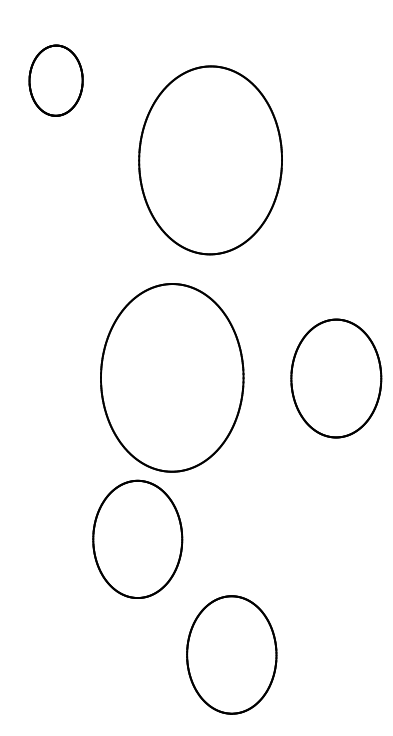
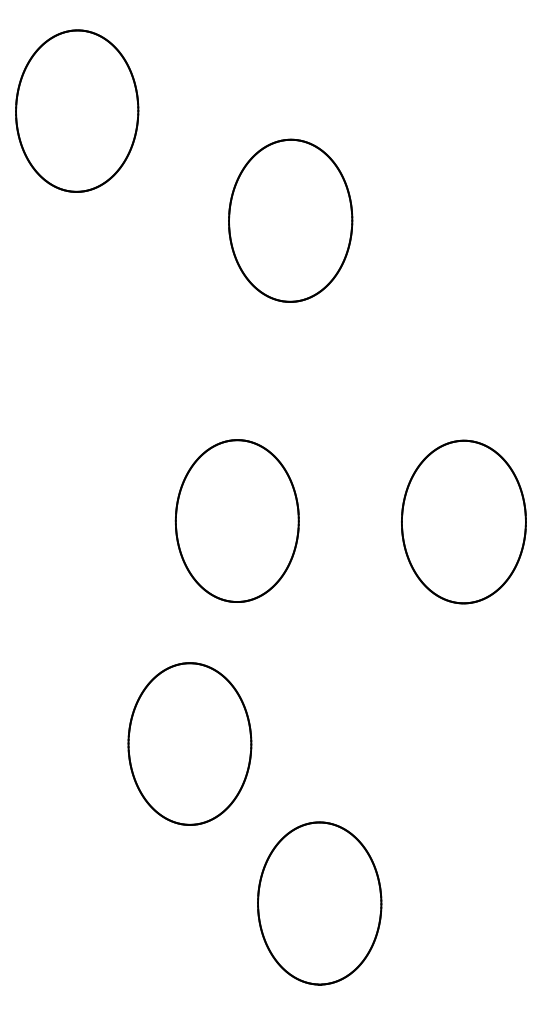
part: (56, 80) -> (77, 110), size x1.67
part: (210, 160) -> (290, 220), size x0.62
part: (171, 377) -> (236, 520), size x0.62

